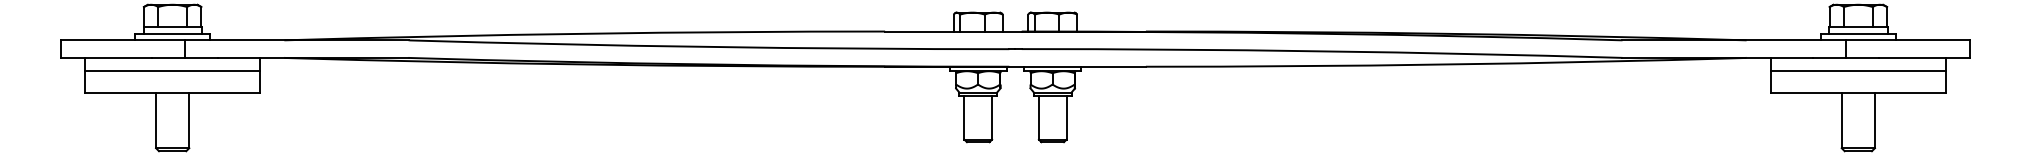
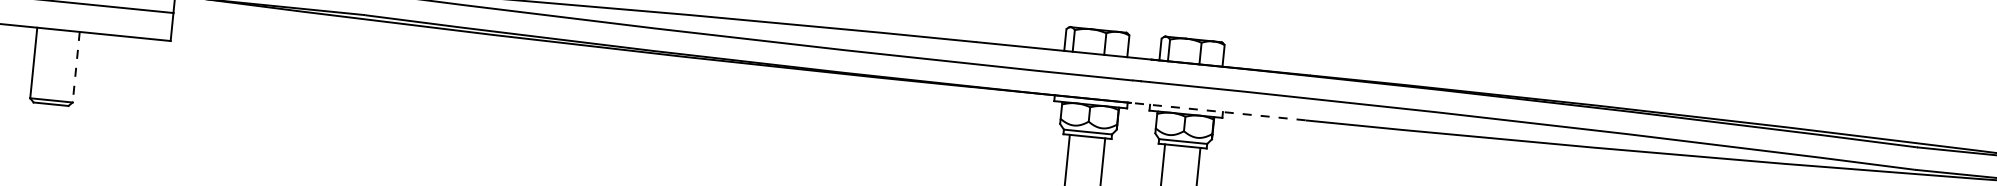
line: (1077, 66) -> (1218, 111), solid -> dashed
line: (189, 120) -> (76, 67), solid -> dashed

